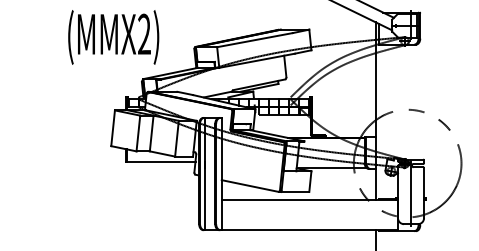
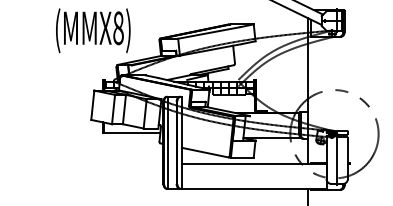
text: (144, 34) -> (118, 28), (MMX2) -> (MMX8)

